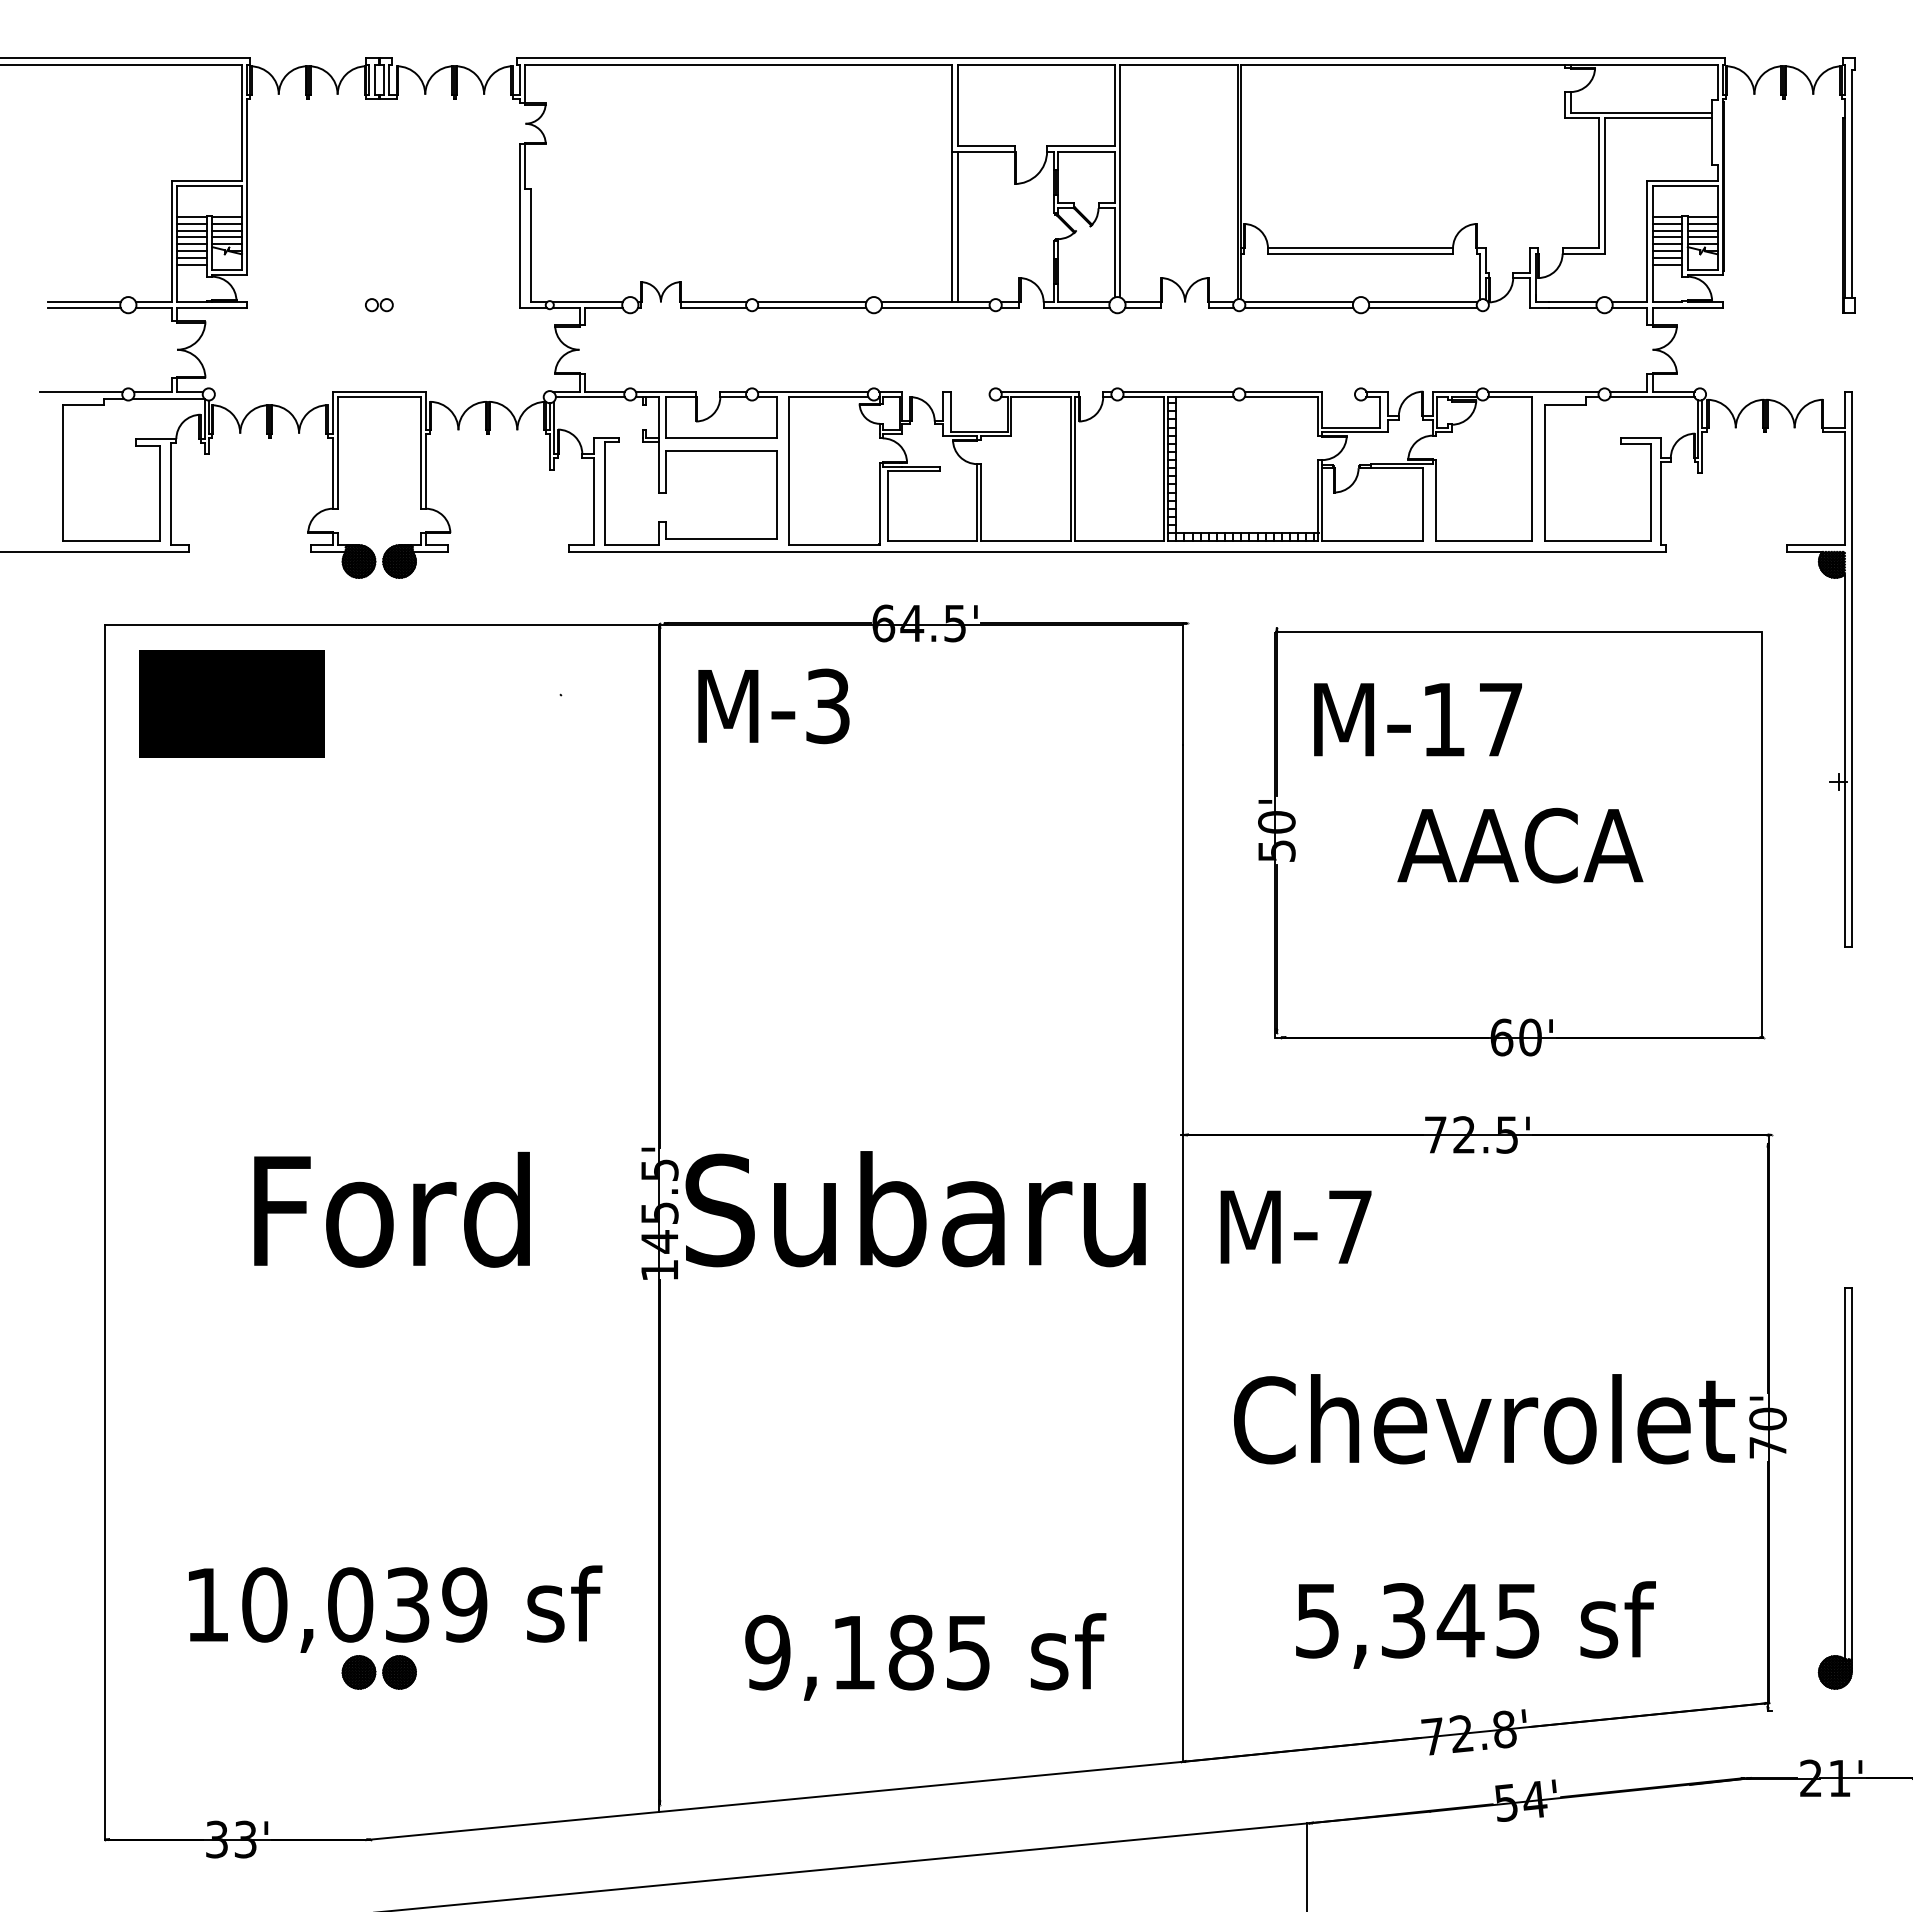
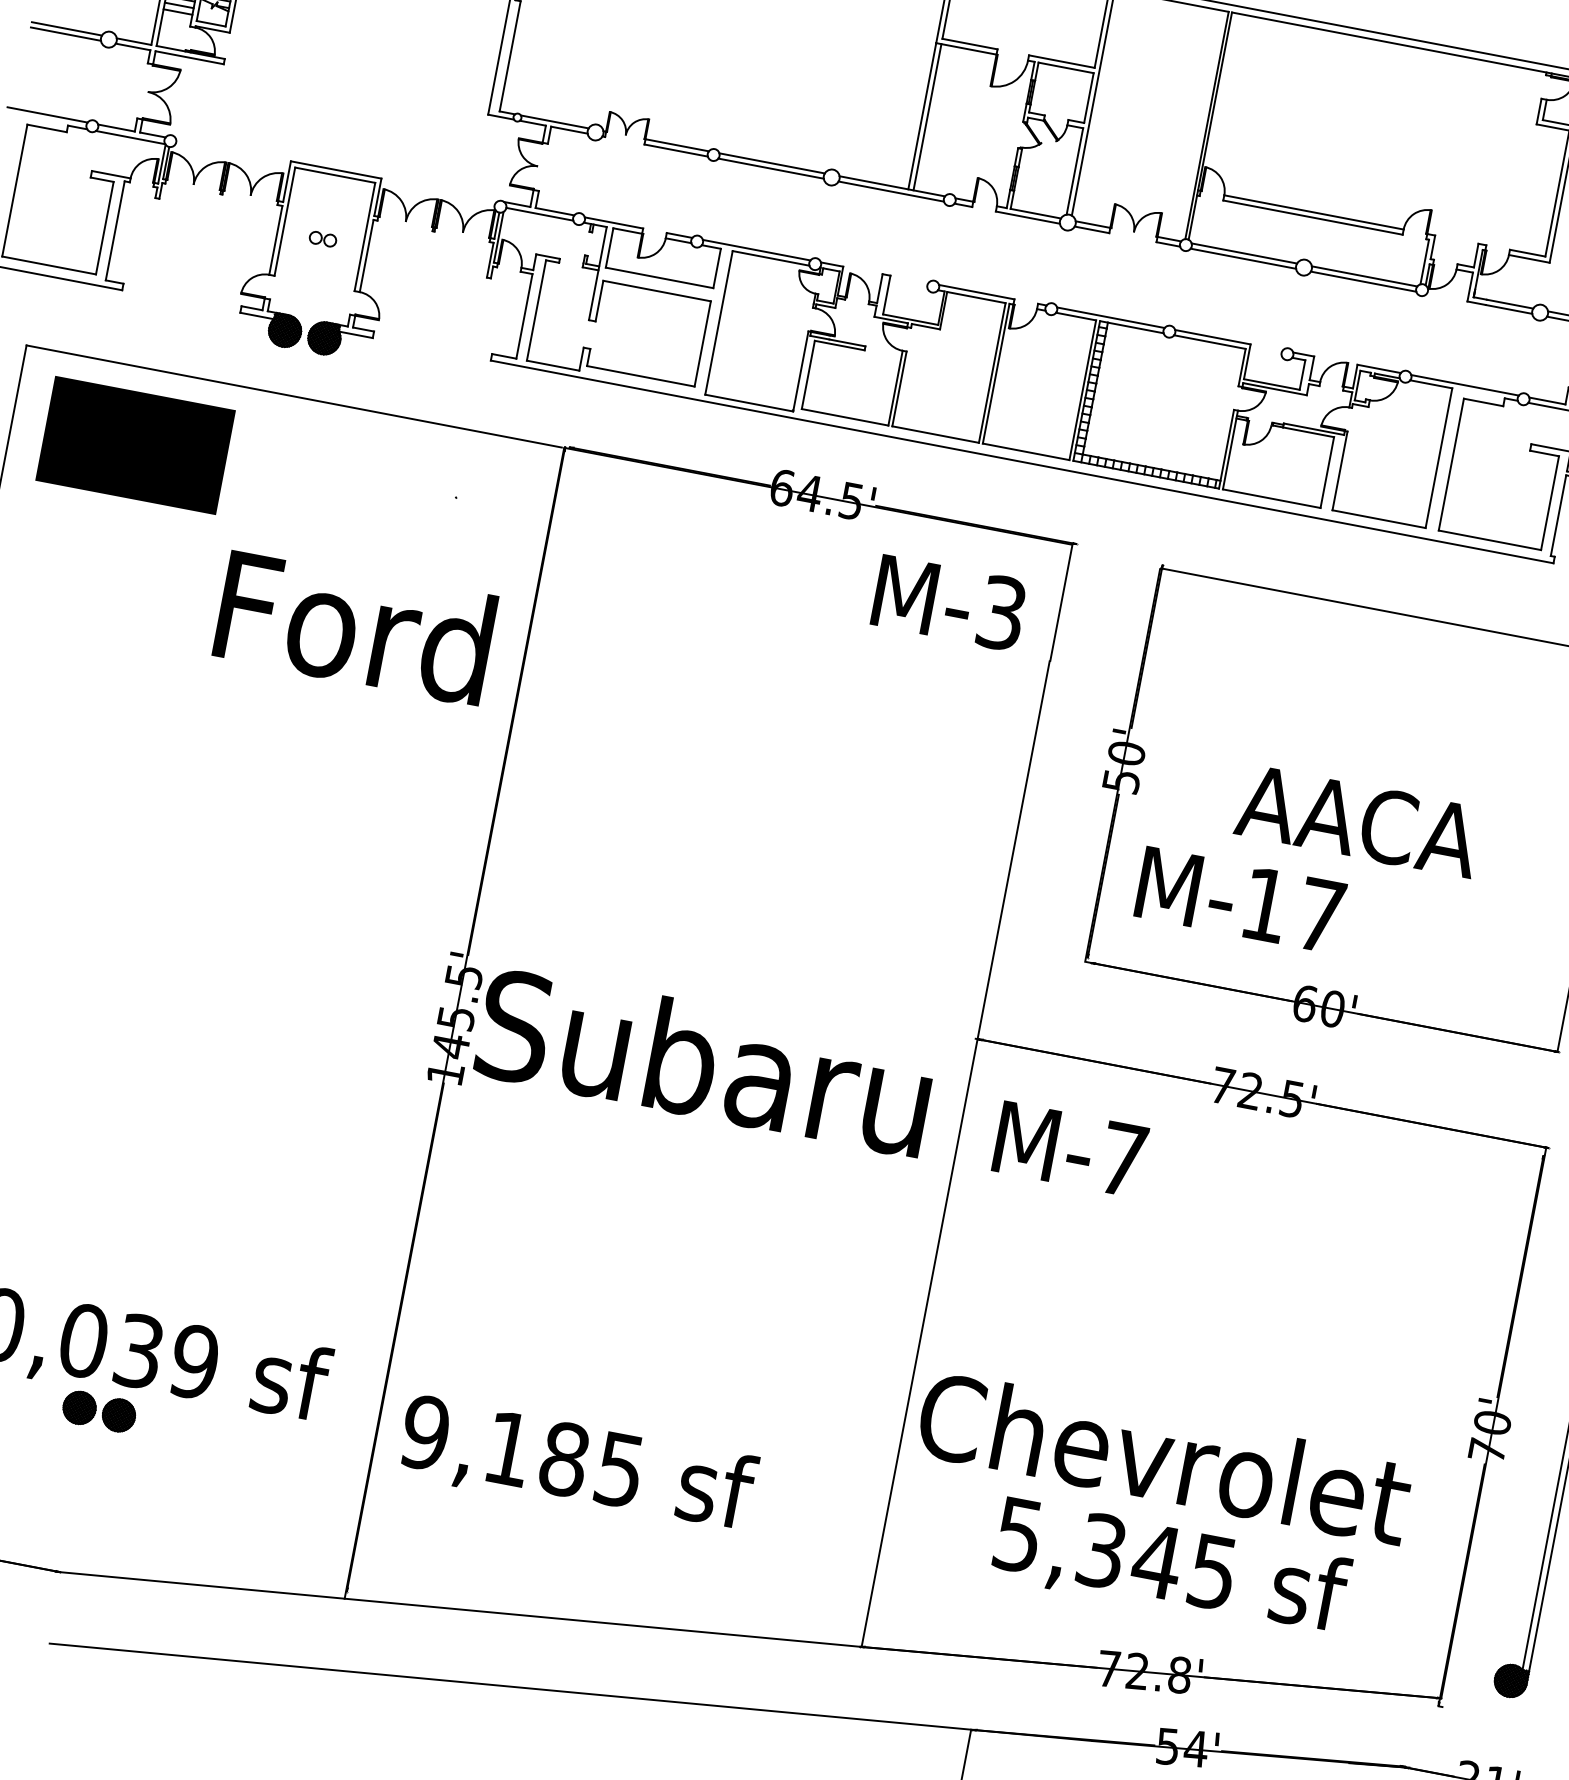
part: (379, 305) -> (323, 239), moved
text: (773, 706) -> (949, 603), moved
text: (1417, 719) -> (1240, 899), moved
text: (391, 1209) -> (354, 626), moved
text: (1484, 1419) -> (1164, 1458), moved
text: (925, 1656) -> (577, 1465), moved

